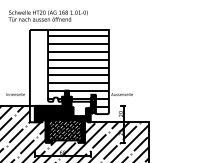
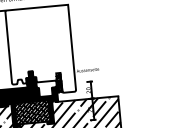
hatch: (78, 71) -> (40, 50), removed

